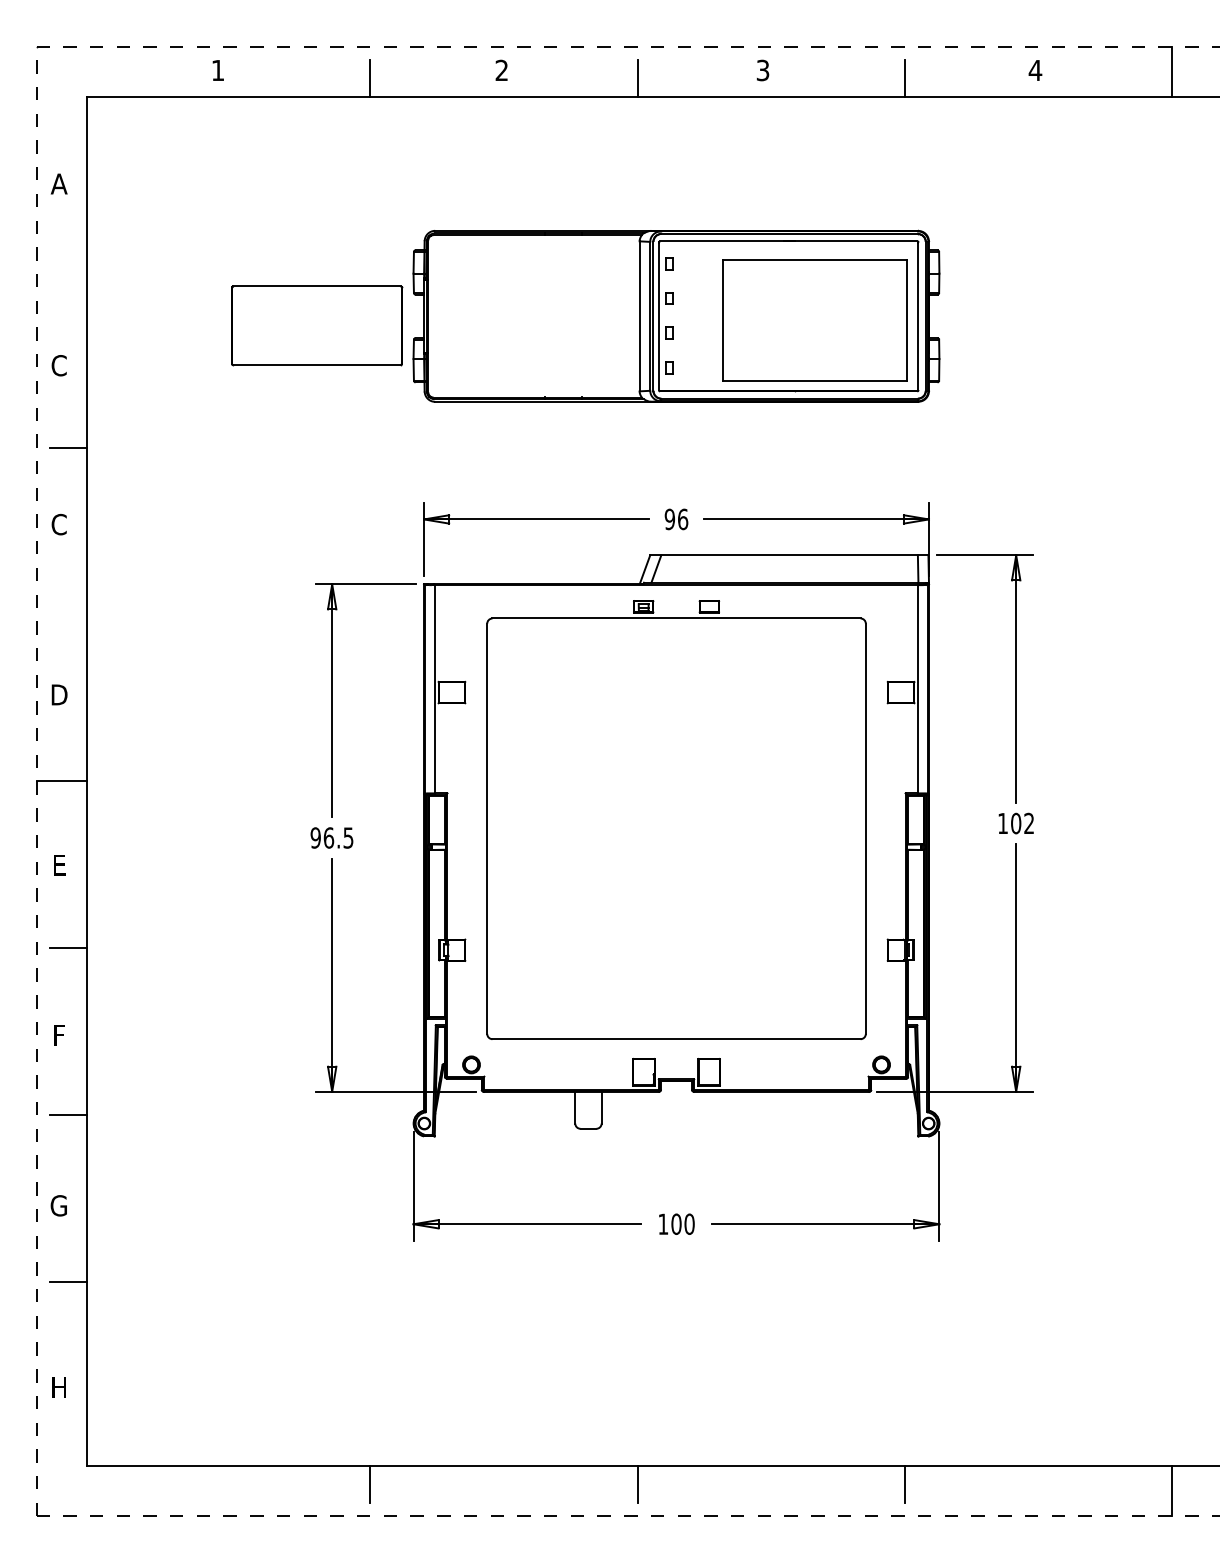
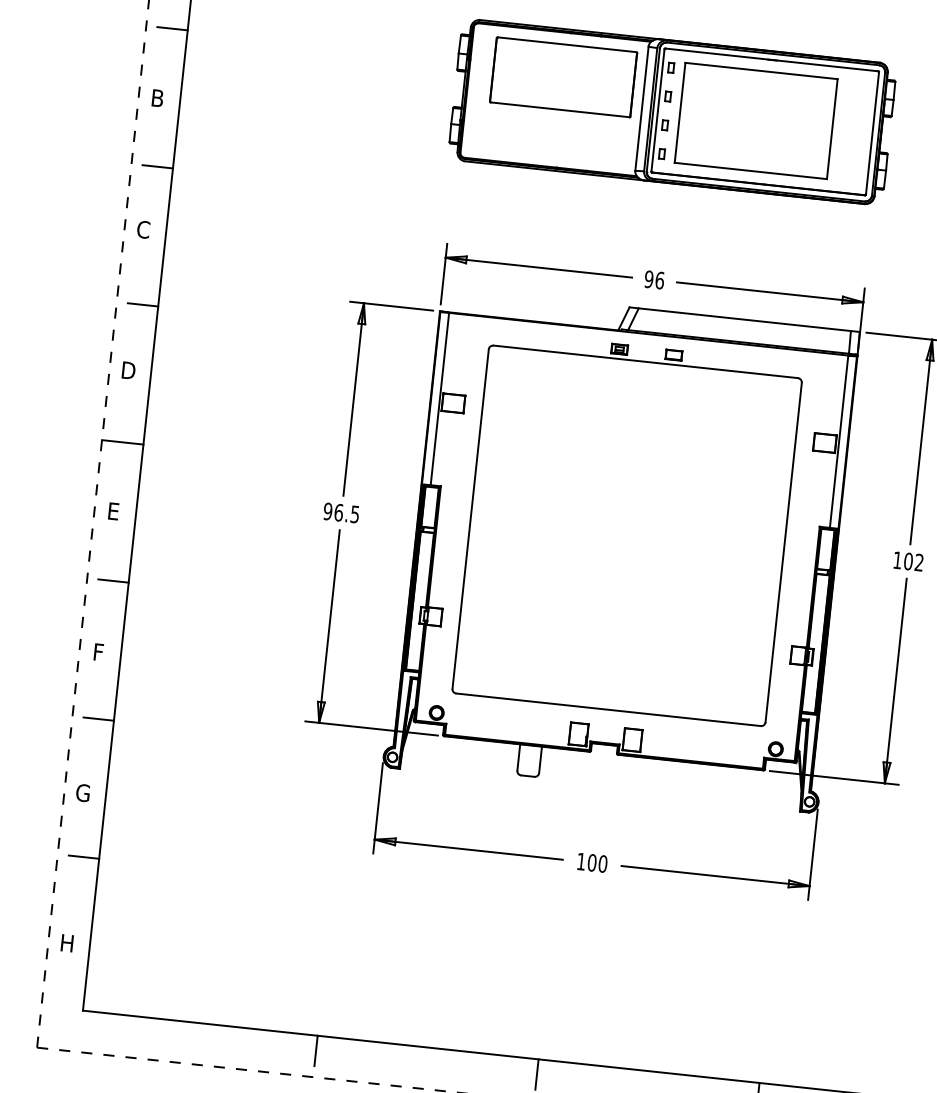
line: (67, 280) -> (171, 28), added
part: (814, 320) -> (755, 121), moved
part: (317, 325) -> (564, 77), moved
text: (58, 365) -> (157, 98), C -> B
line: (67, 614) -> (142, 304), added

